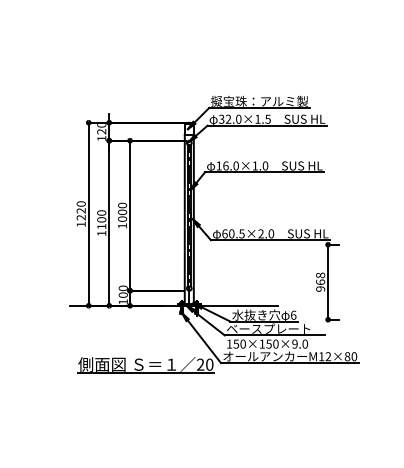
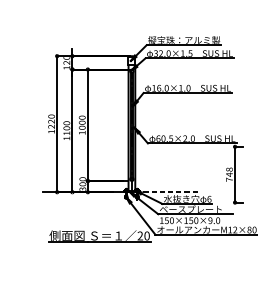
text: (320, 285) -> (229, 177), 968 -> 748
text: (122, 301) -> (82, 189), 100 -> 300
line: (236, 305) -> (166, 191), solid -> dashed

